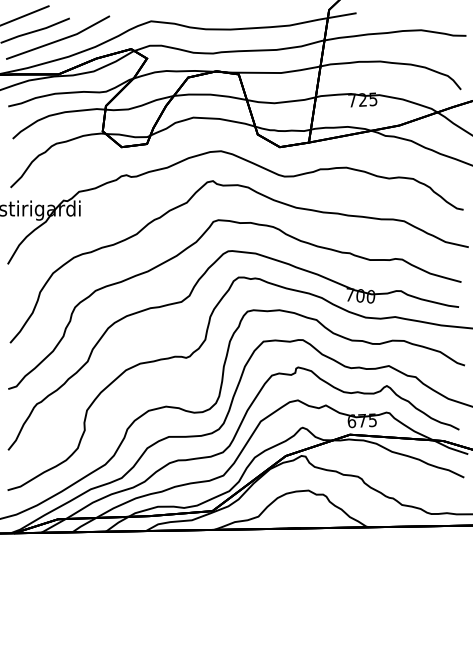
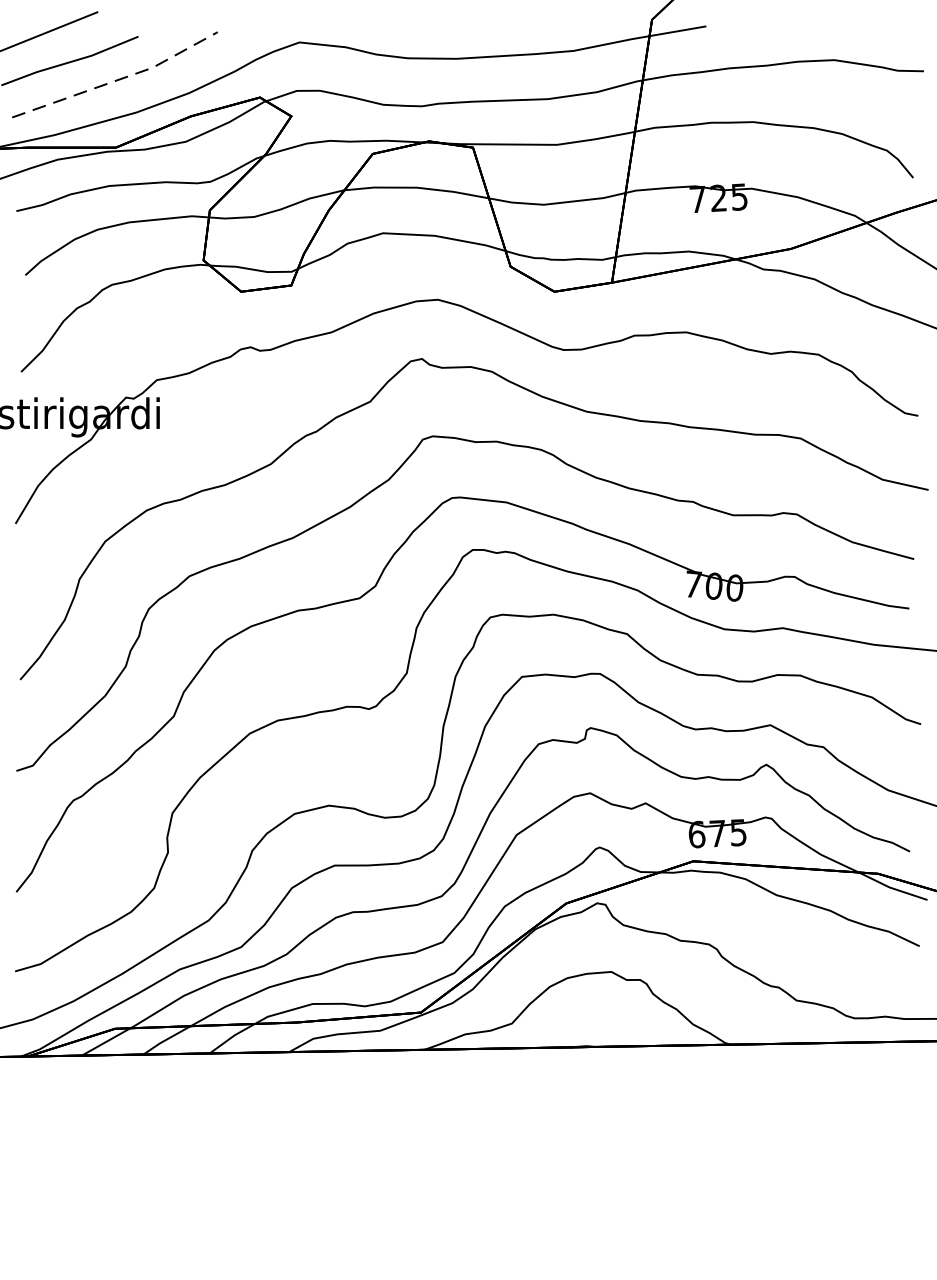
line: (60, 40) -> (119, 80), solid -> dashed

